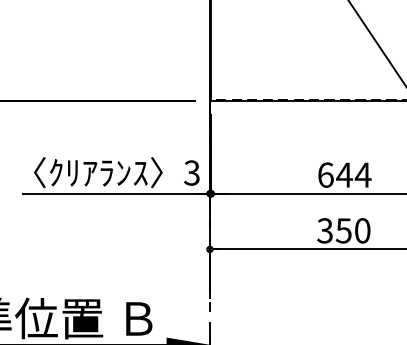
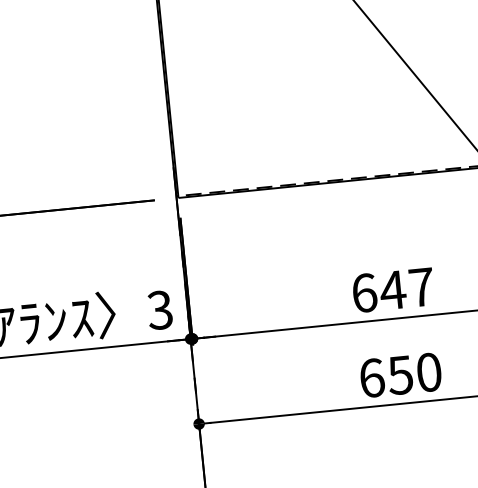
text: (362, 174) -> (420, 286), 644 -> 647
text: (325, 230) -> (372, 377), 350 -> 650

